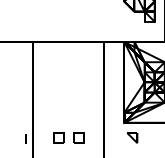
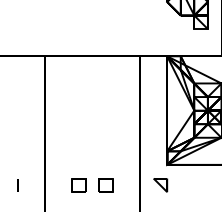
part: (132, 137) -> (160, 184), moved
part: (25, 138) -> (17, 184), moved

